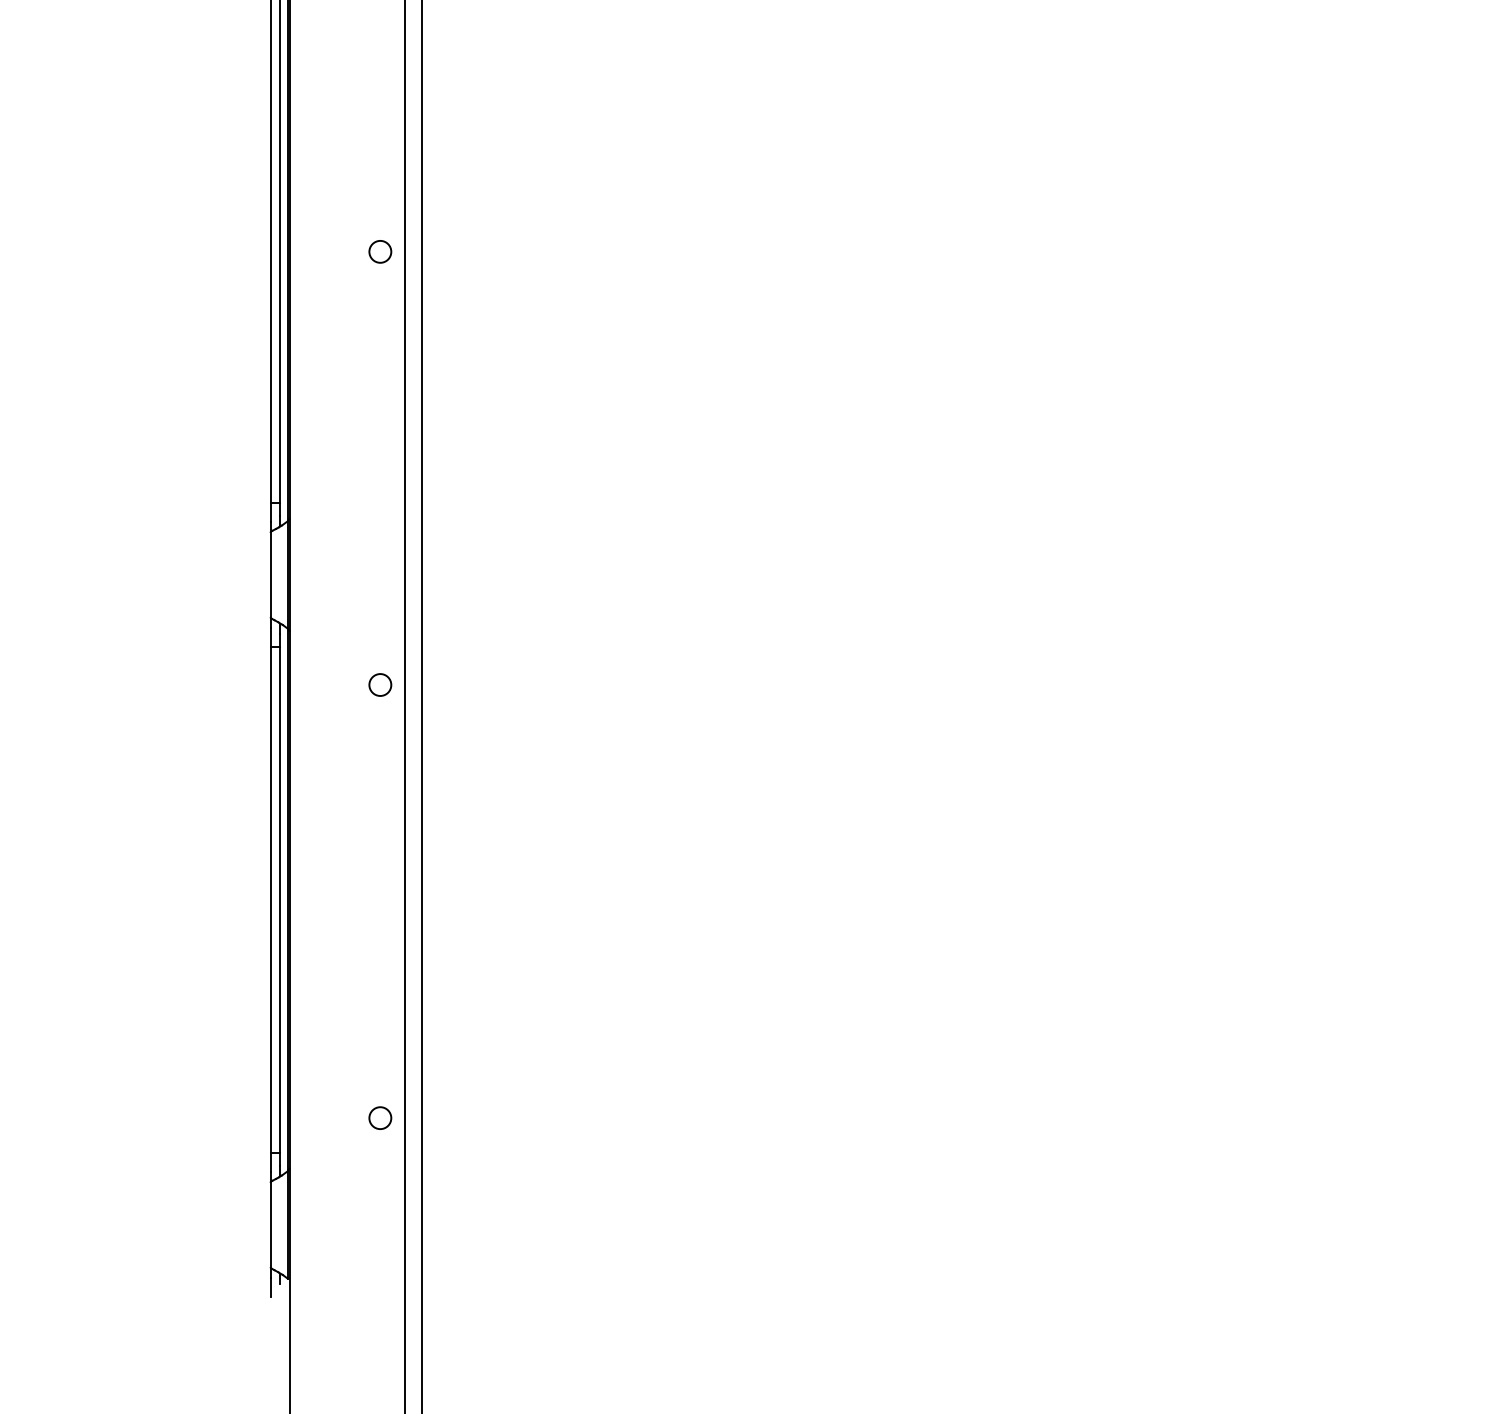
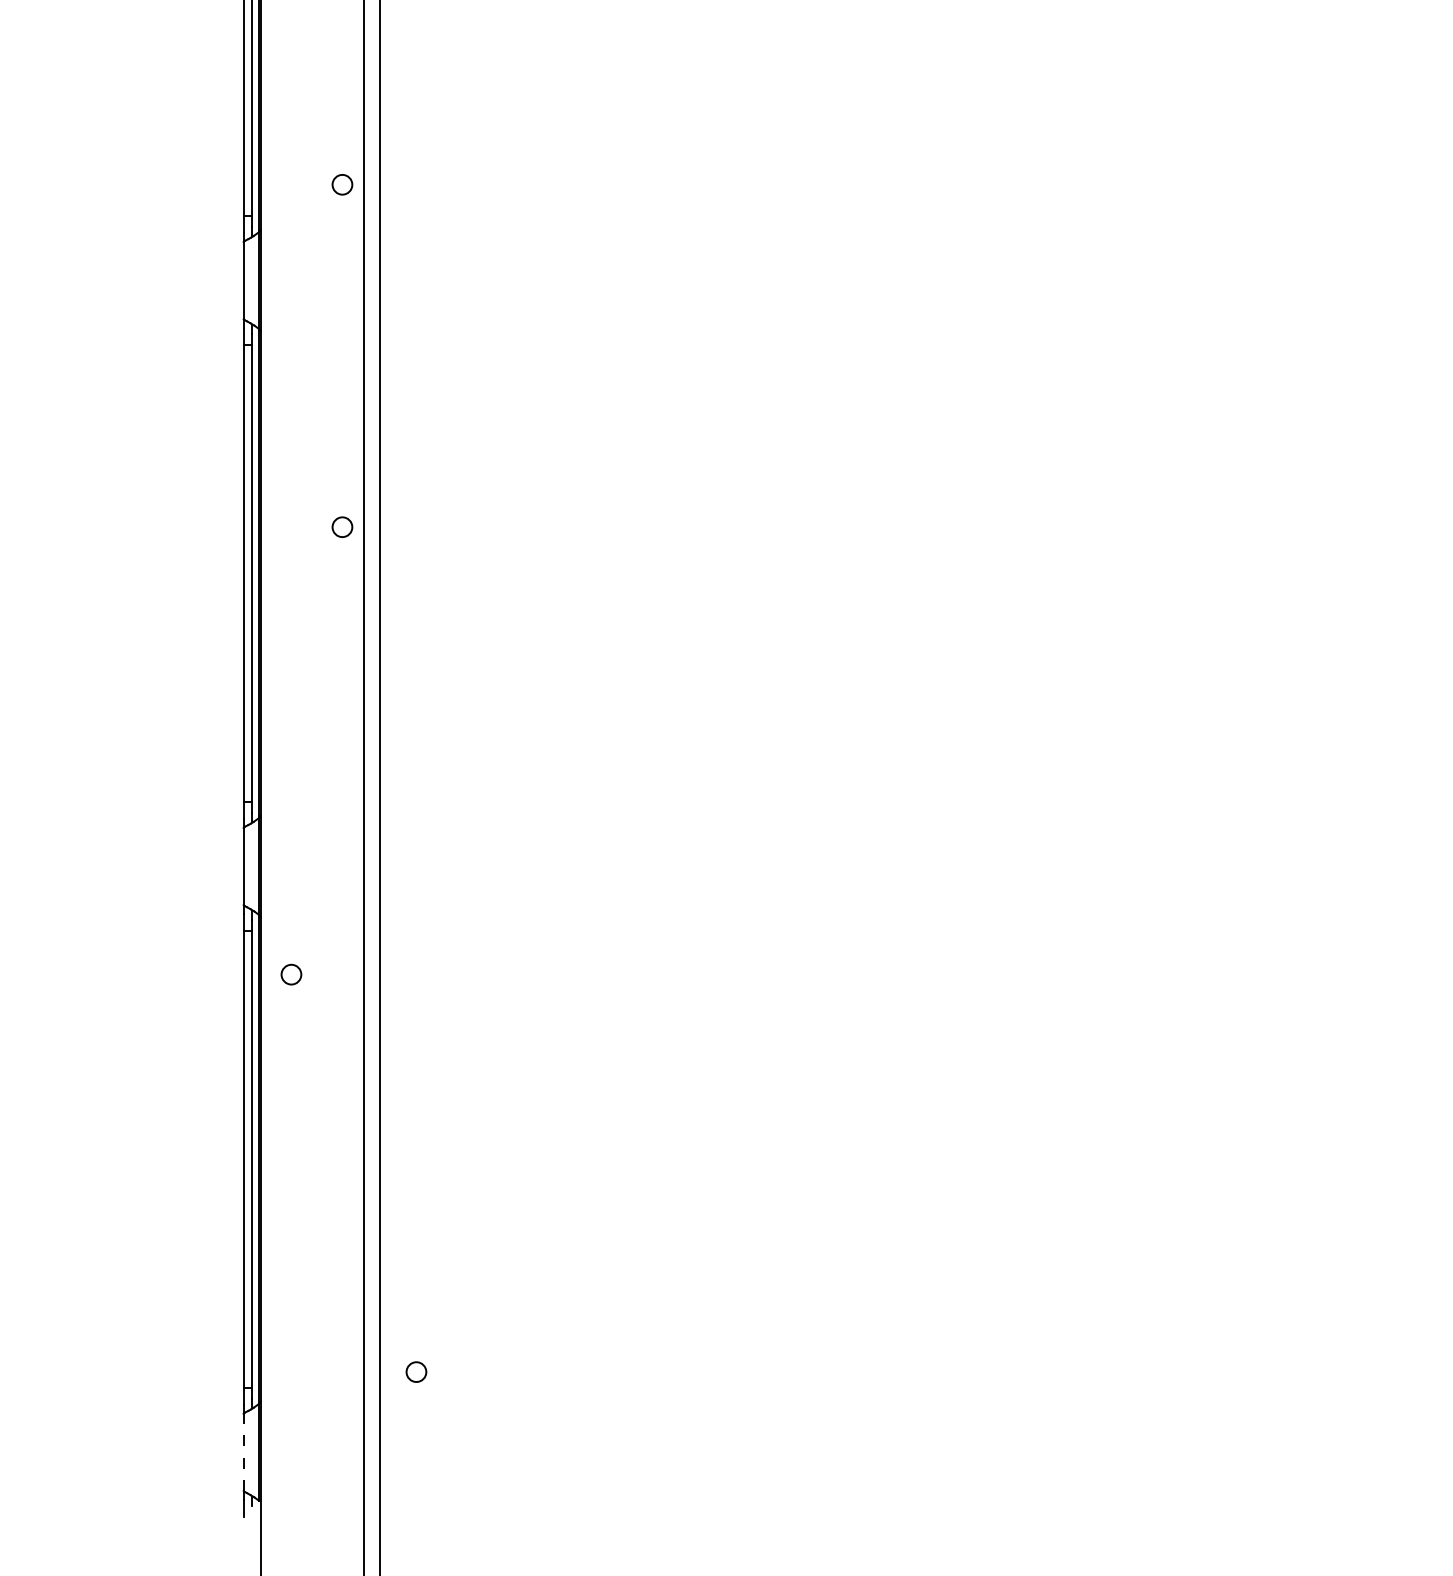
circle: (380, 251) -> (342, 526), moved
circle: (380, 684) -> (291, 974), moved
circle: (380, 1117) -> (416, 1371), moved
line: (270, 1225) -> (243, 1452), solid -> dashed

